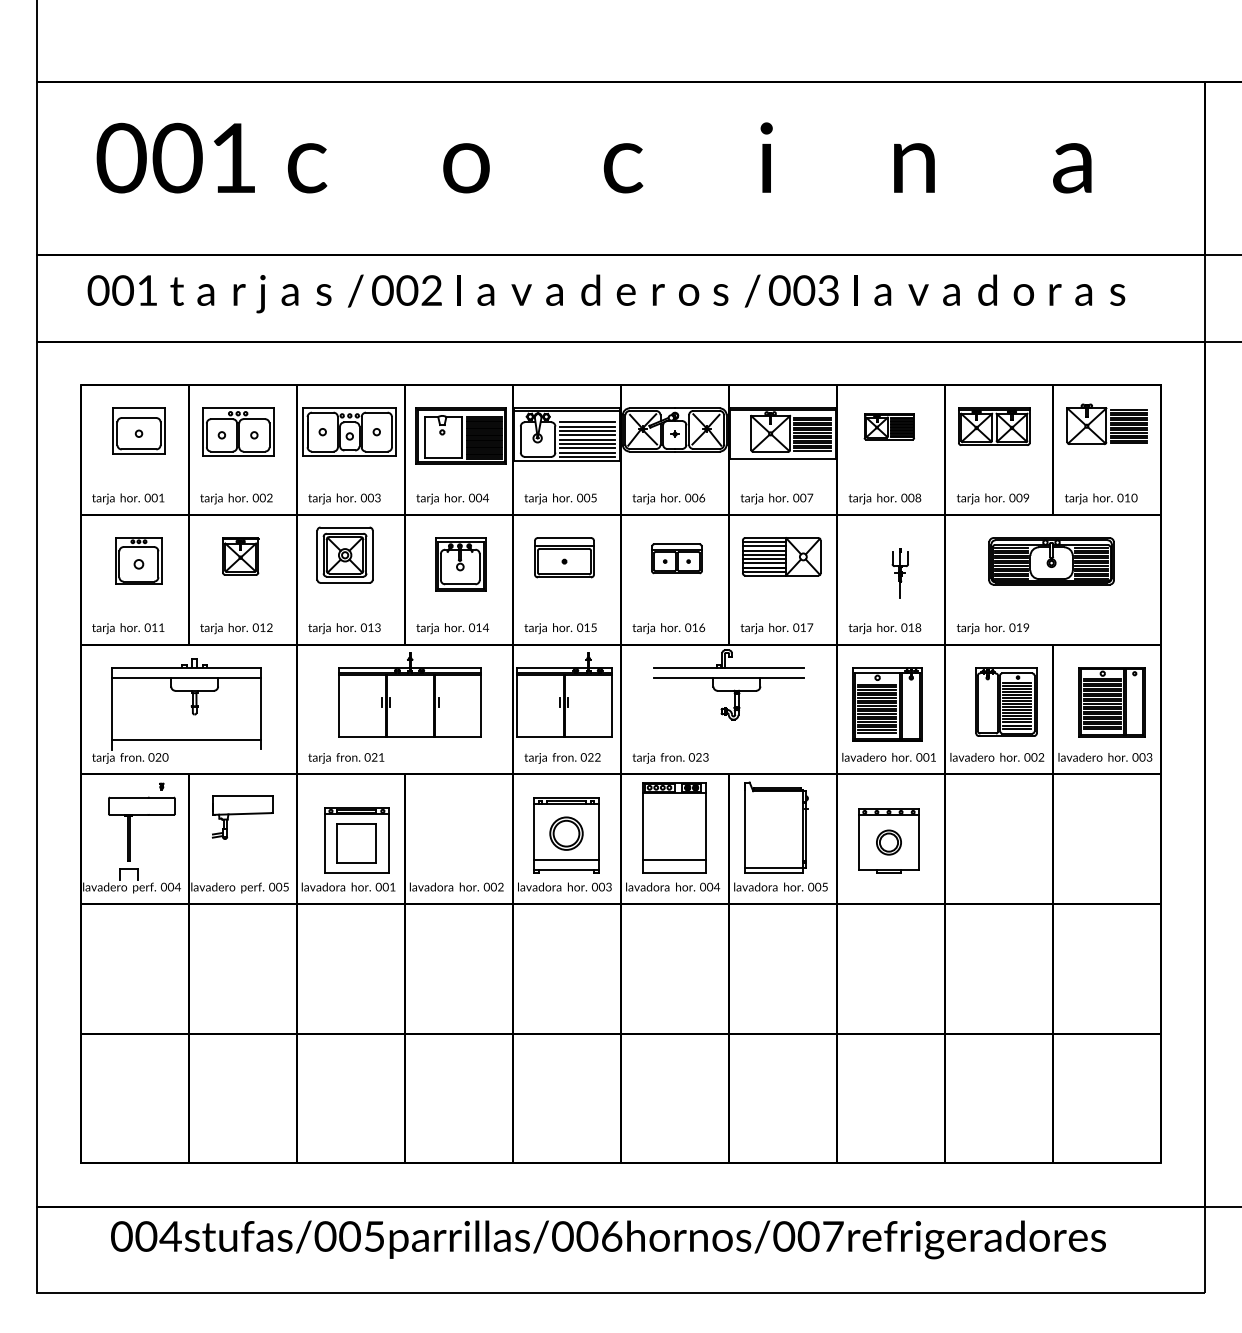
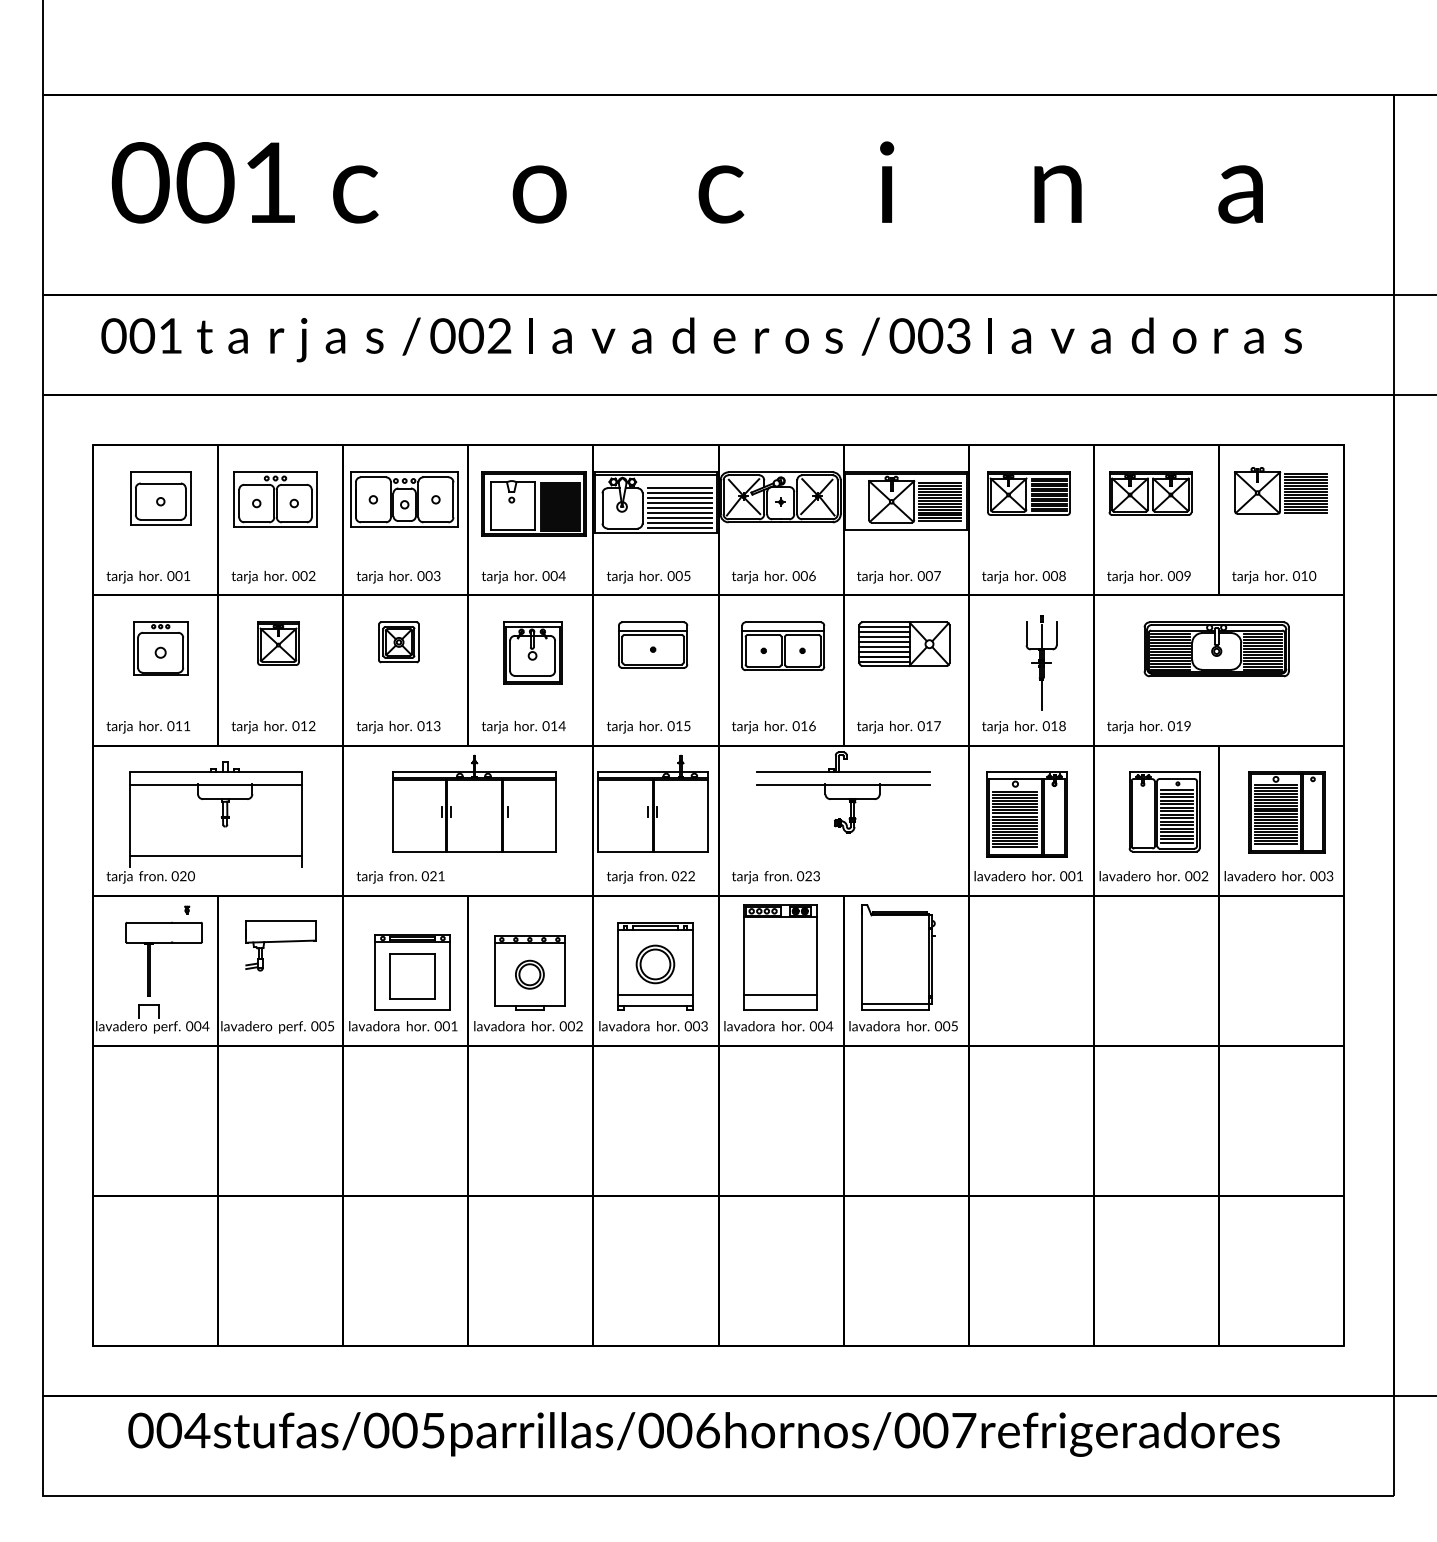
part: (889, 426) -> (1029, 493), size x1.43
part: (344, 555) -> (398, 642), size x0.62
part: (676, 558) -> (782, 646), size x1.43
part: (900, 573) -> (1041, 663), size x1.67
part: (888, 840) -> (529, 972), moved

